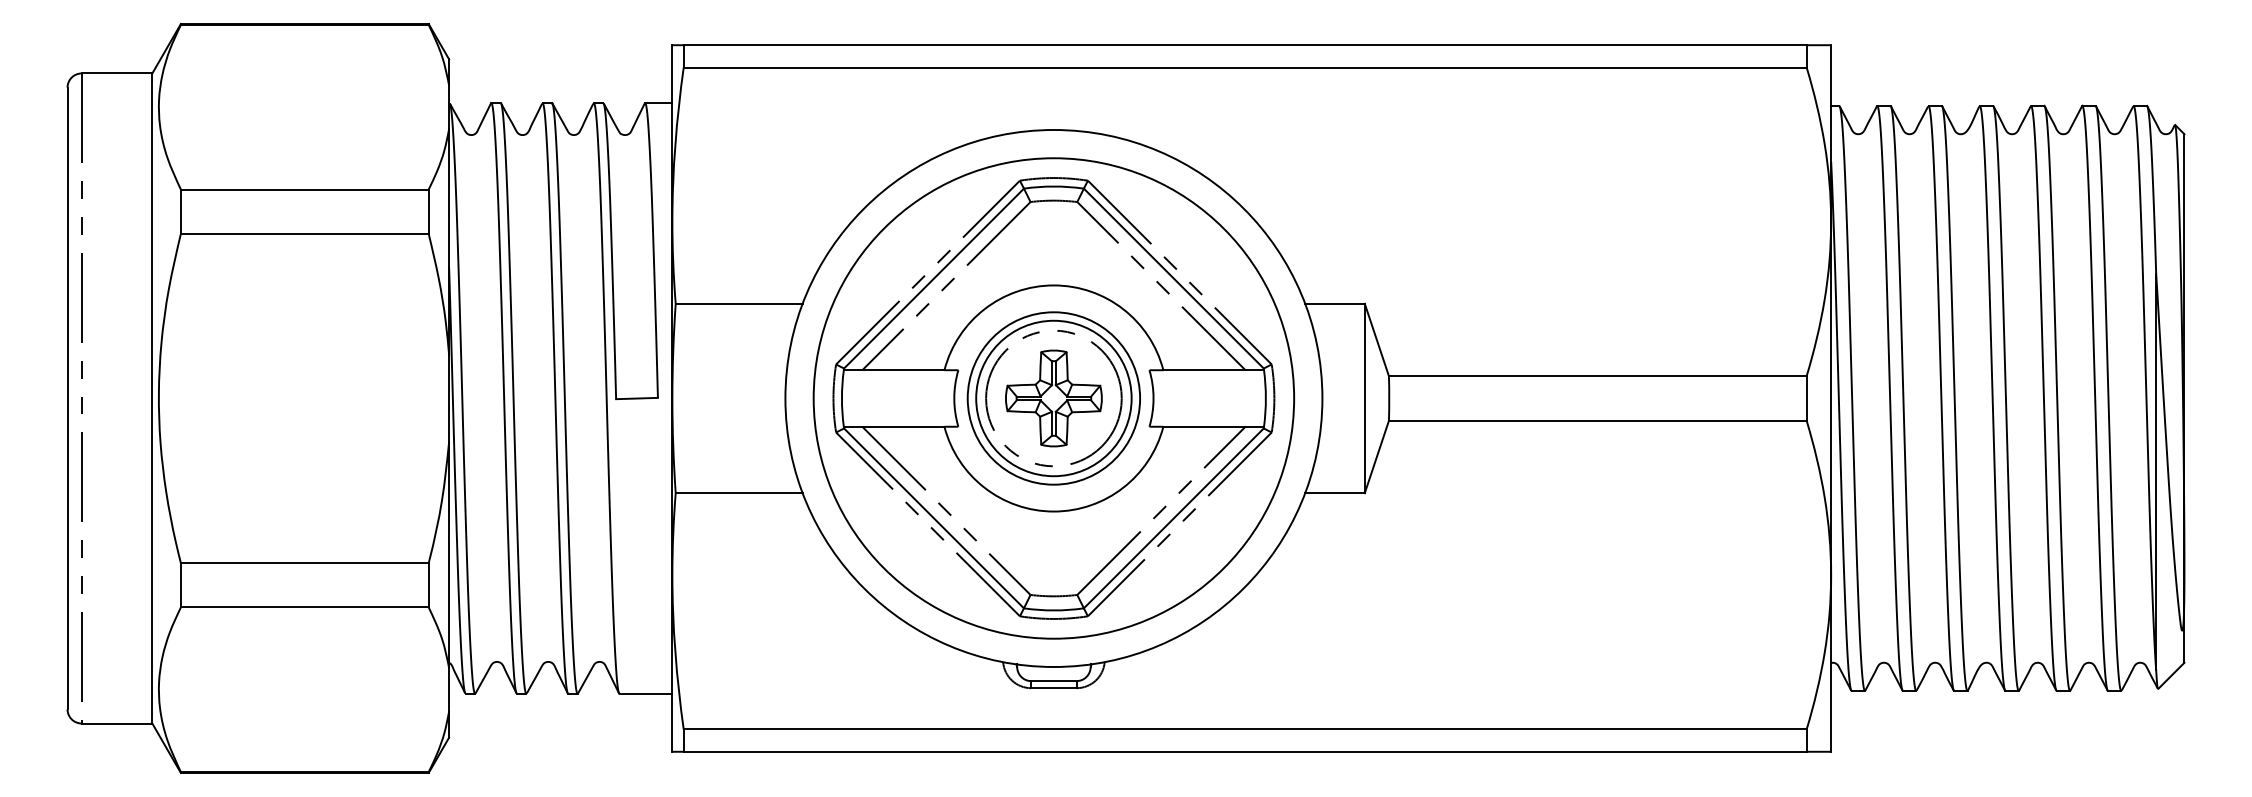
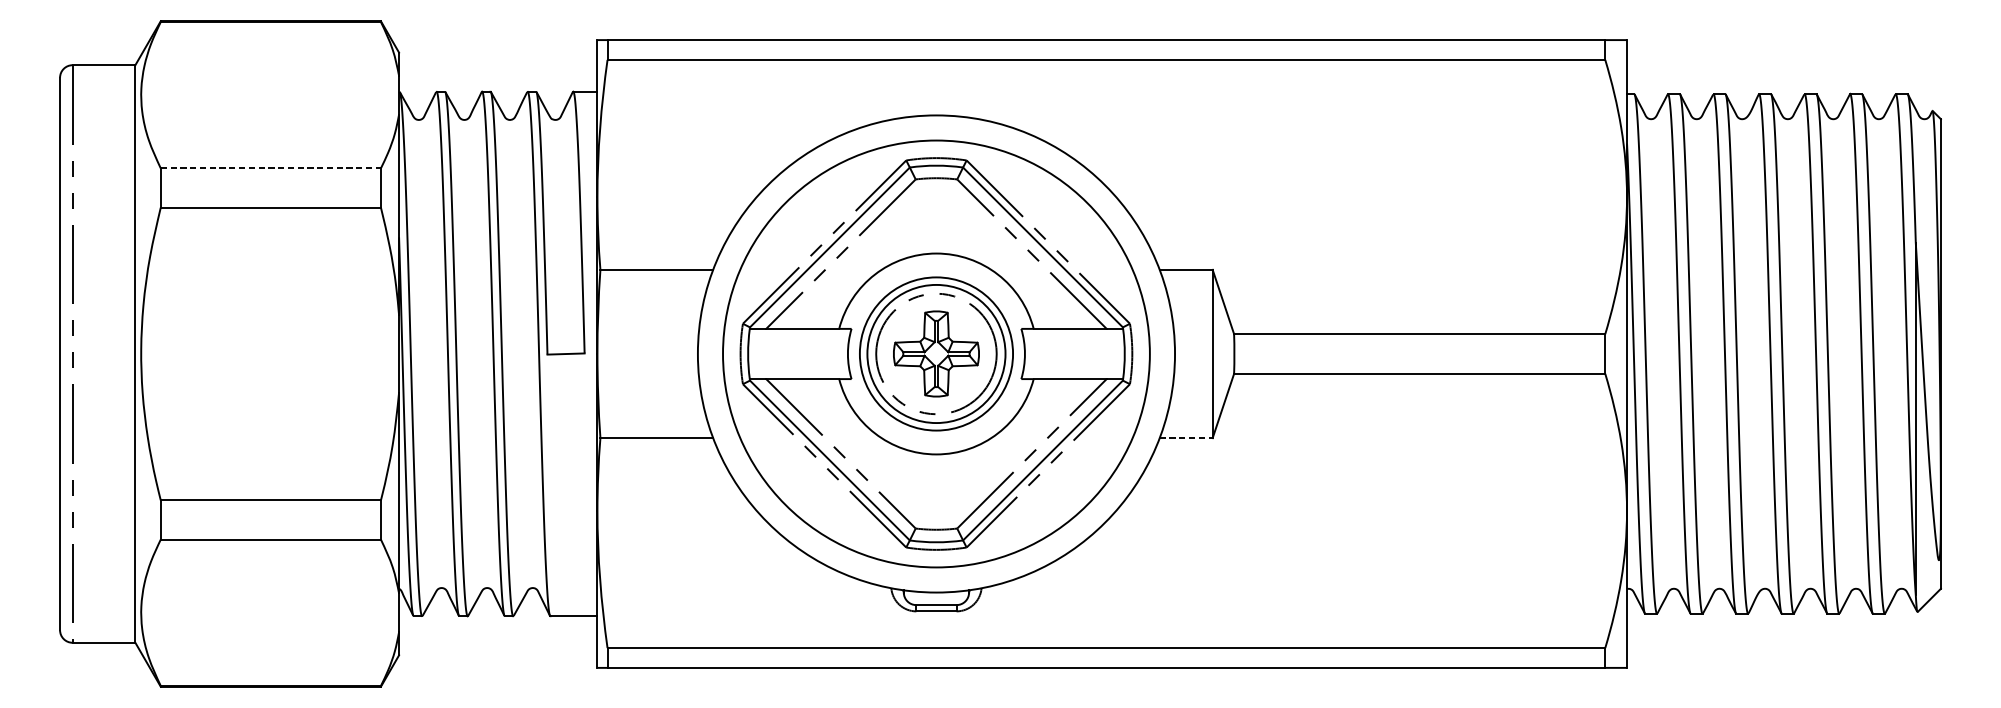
line: (304, 189) -> (270, 168), solid -> dashed
line: (1335, 493) -> (1186, 438), solid -> dashed

